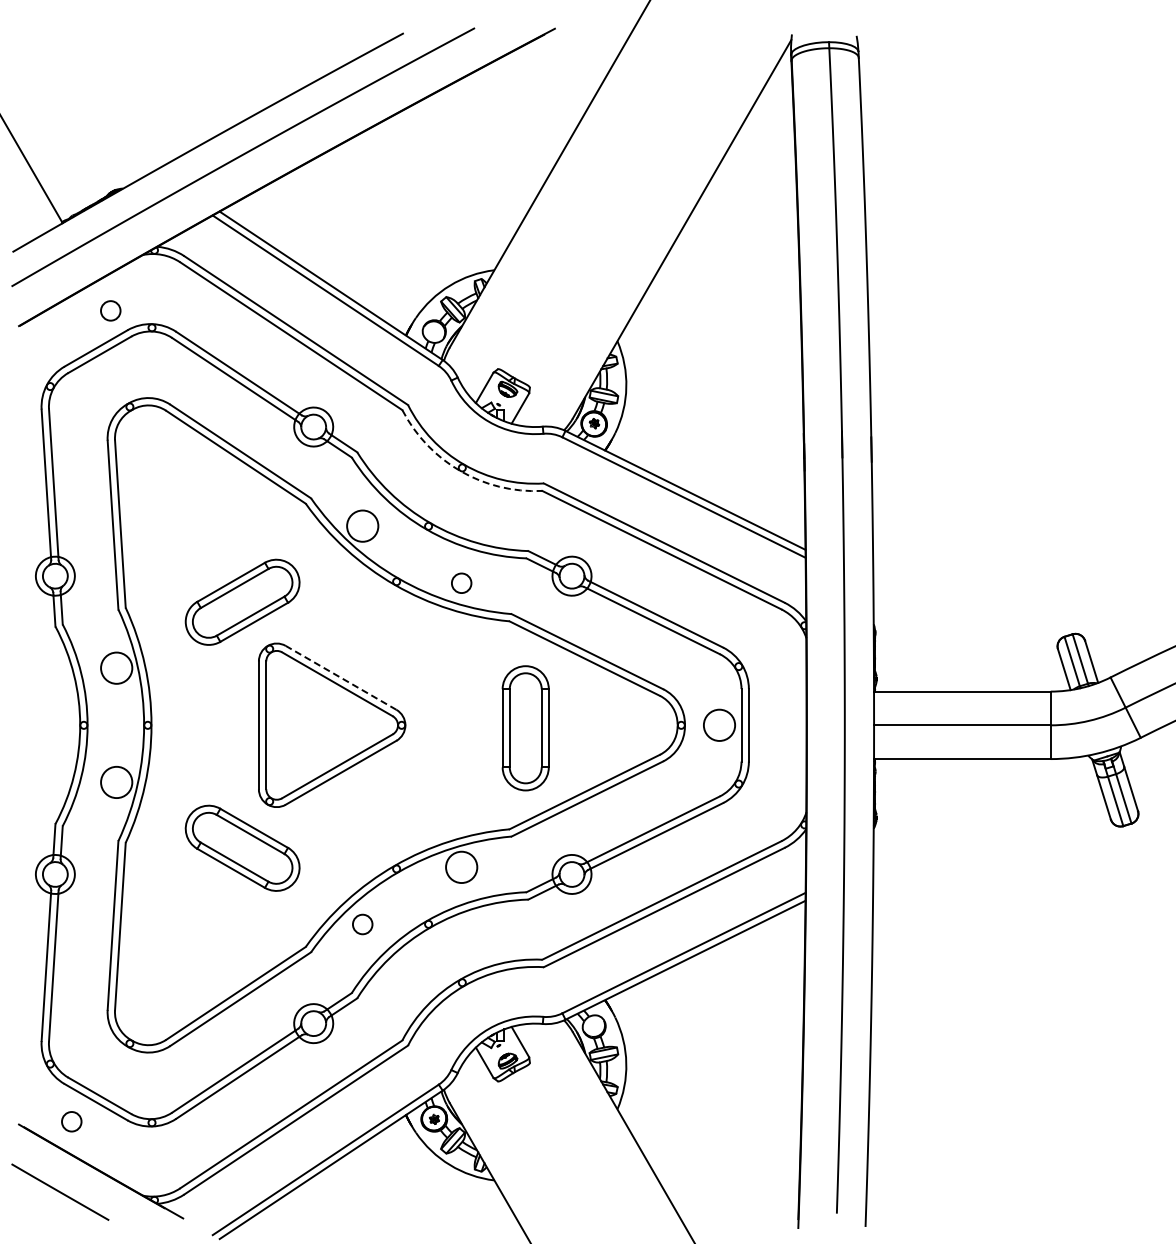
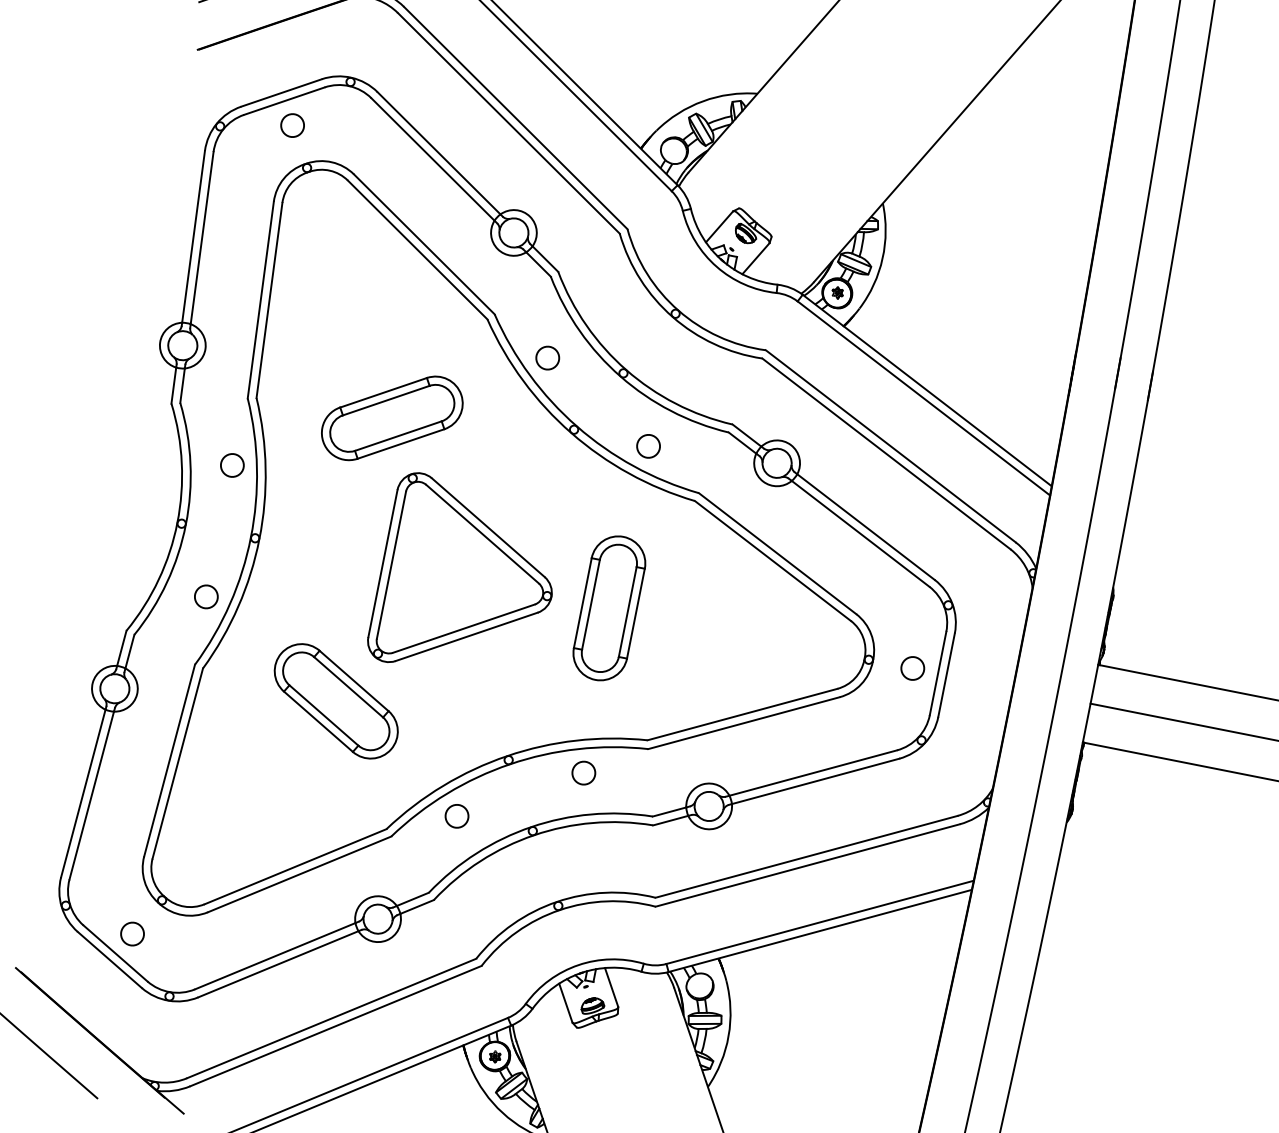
circle: (110, 310) -> (292, 125), moved
arc: (460, 471) -> (672, 317), dashed -> solid
circle: (362, 525) -> (547, 357), size x0.62
circle: (116, 667) -> (232, 464), size x0.62
line: (341, 677) -> (488, 527), dashed -> solid
circle: (719, 725) -> (912, 668), size x0.62
part: (525, 728) -> (609, 608), moved
circle: (116, 782) -> (206, 596), size x0.62
circle: (461, 867) -> (583, 773), size x0.62
circle: (71, 1121) -> (132, 933), moved

